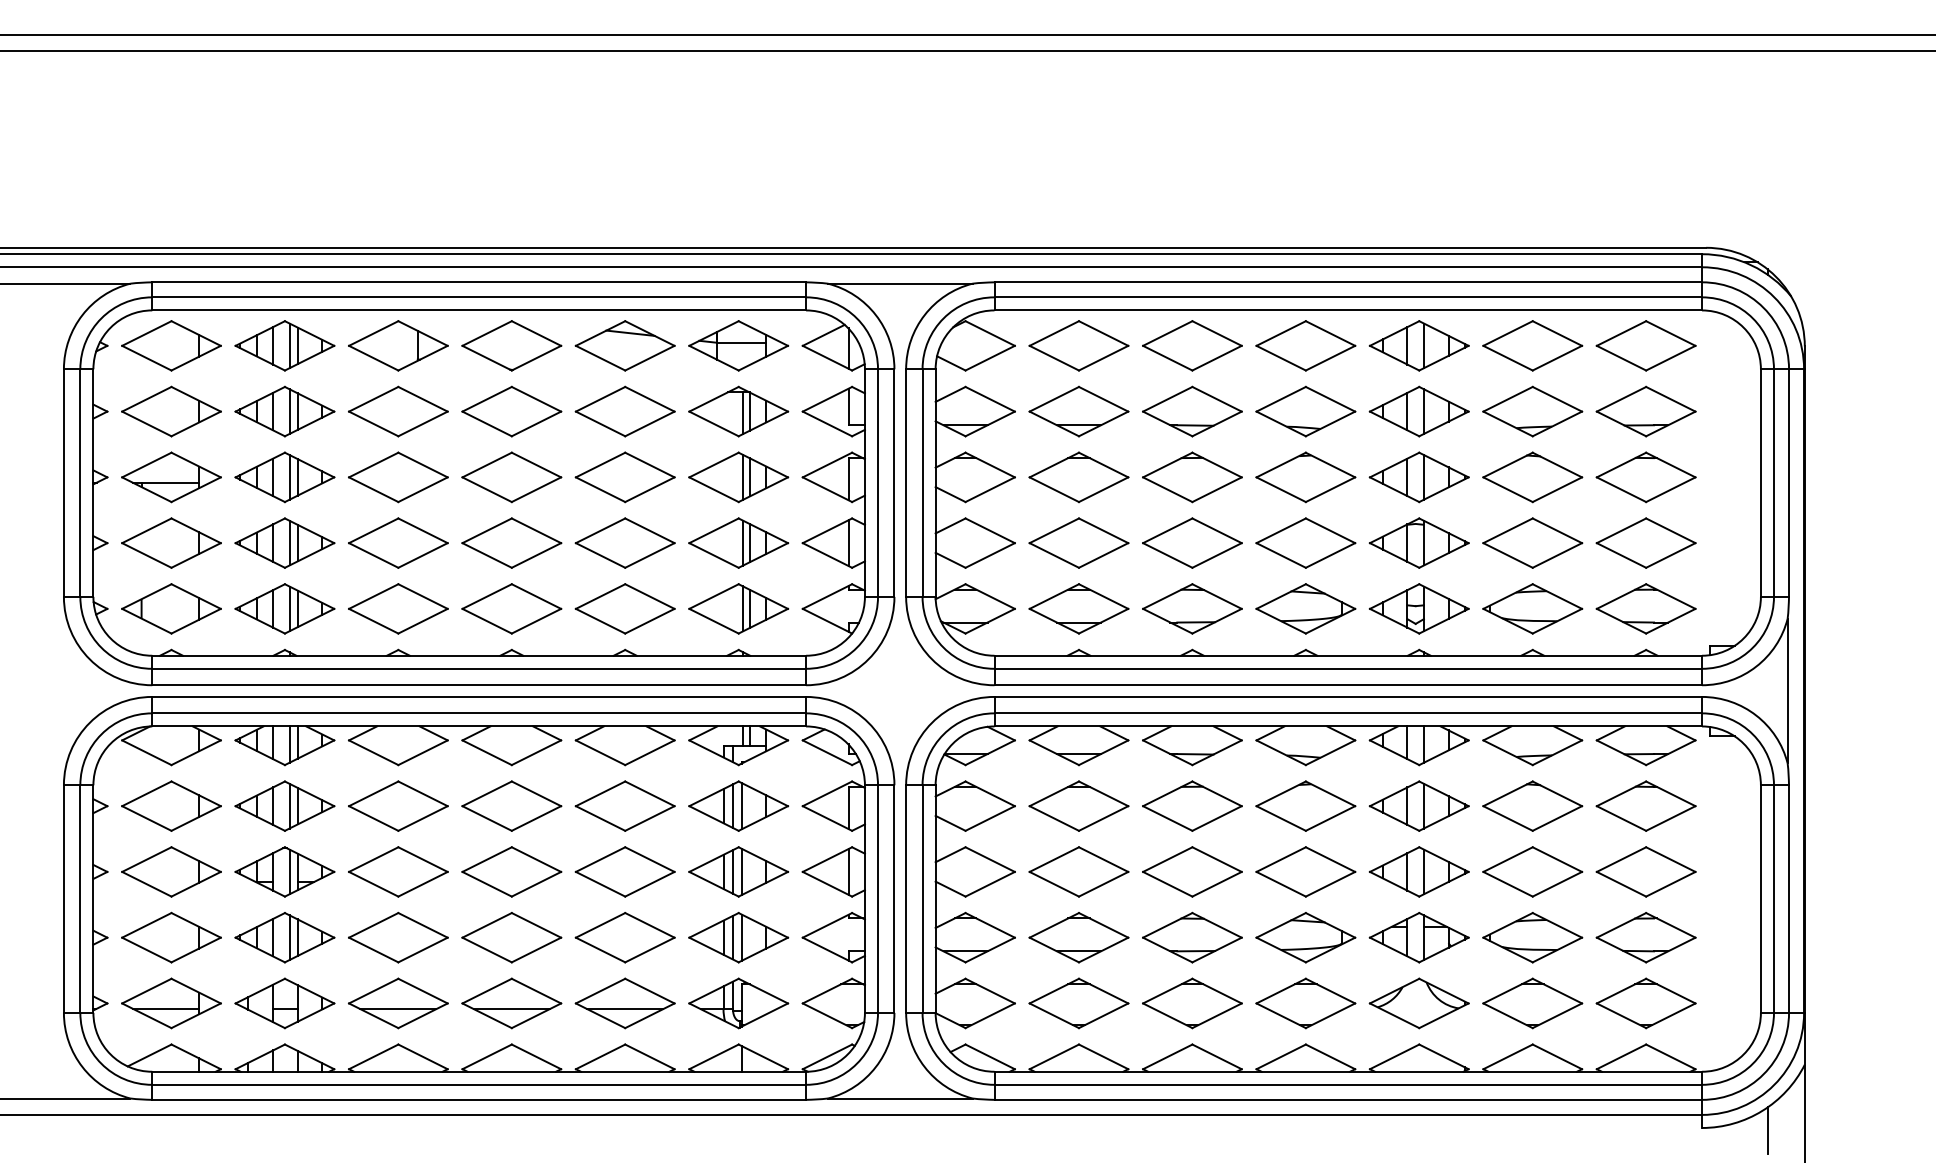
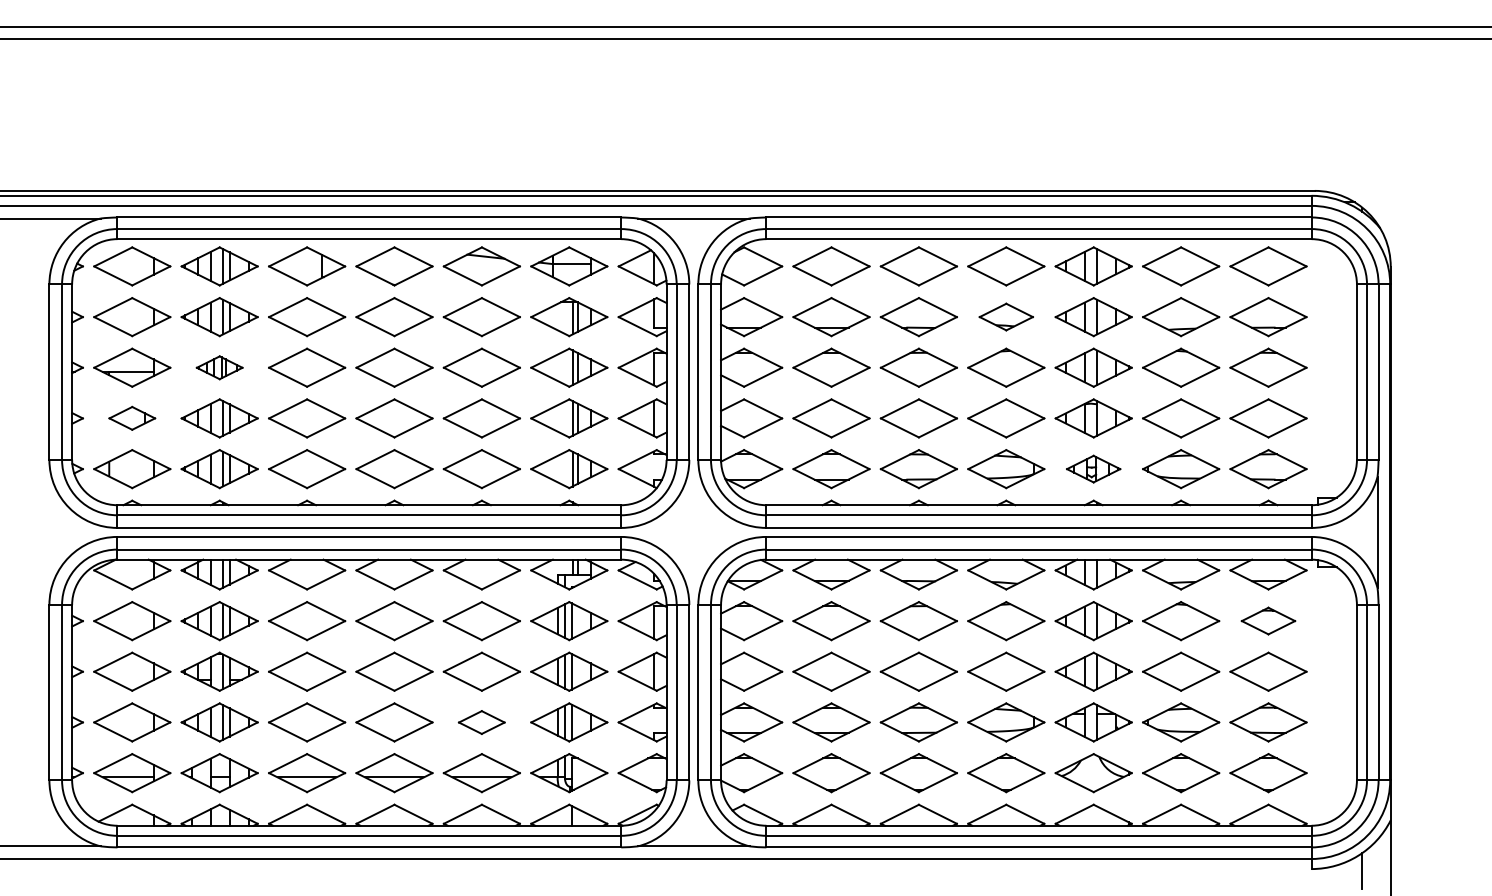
part: (1305, 411) -> (1006, 317), size x0.7
part: (284, 477) -> (219, 367), size x0.6
part: (171, 542) -> (132, 417), size x0.6
part: (1418, 608) -> (1093, 468), size x0.7
part: (1645, 805) -> (1268, 620), size x0.7
part: (624, 937) -> (481, 722), size x0.6

